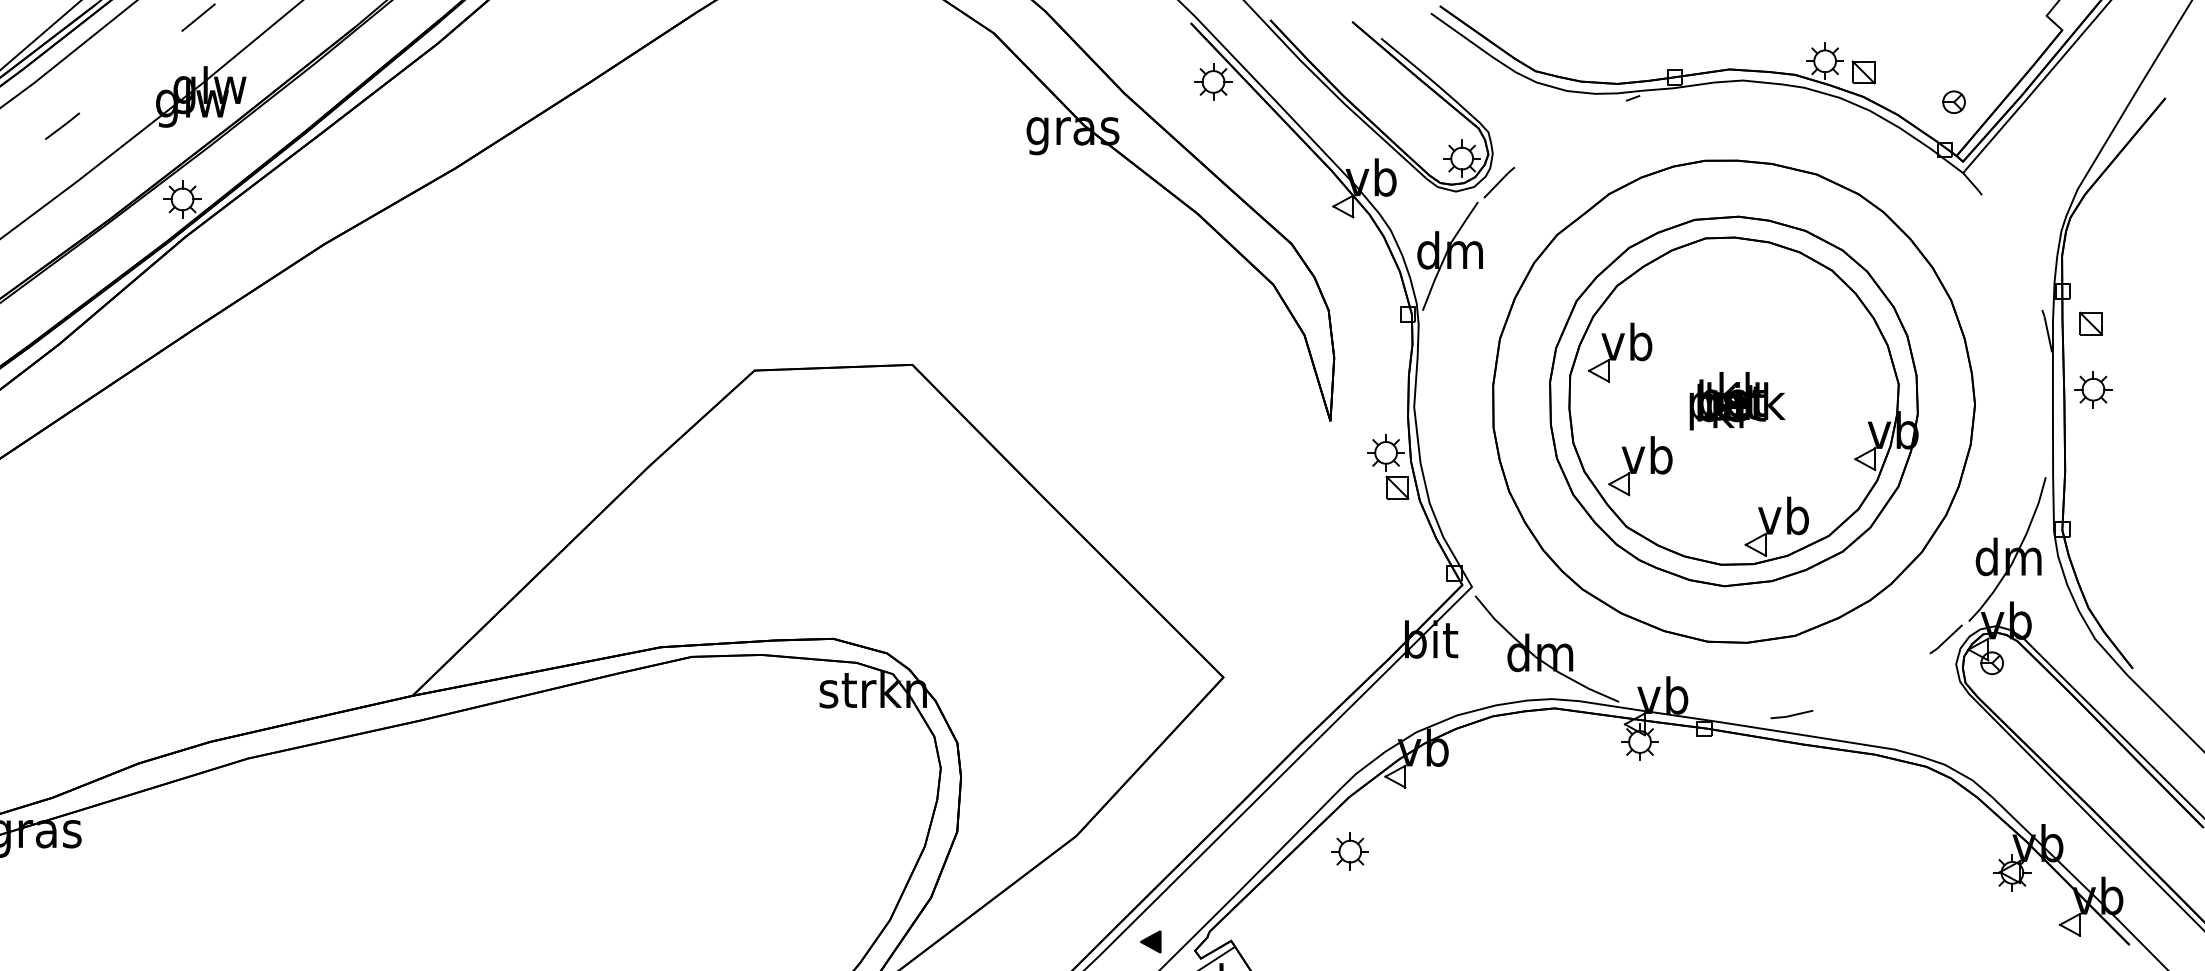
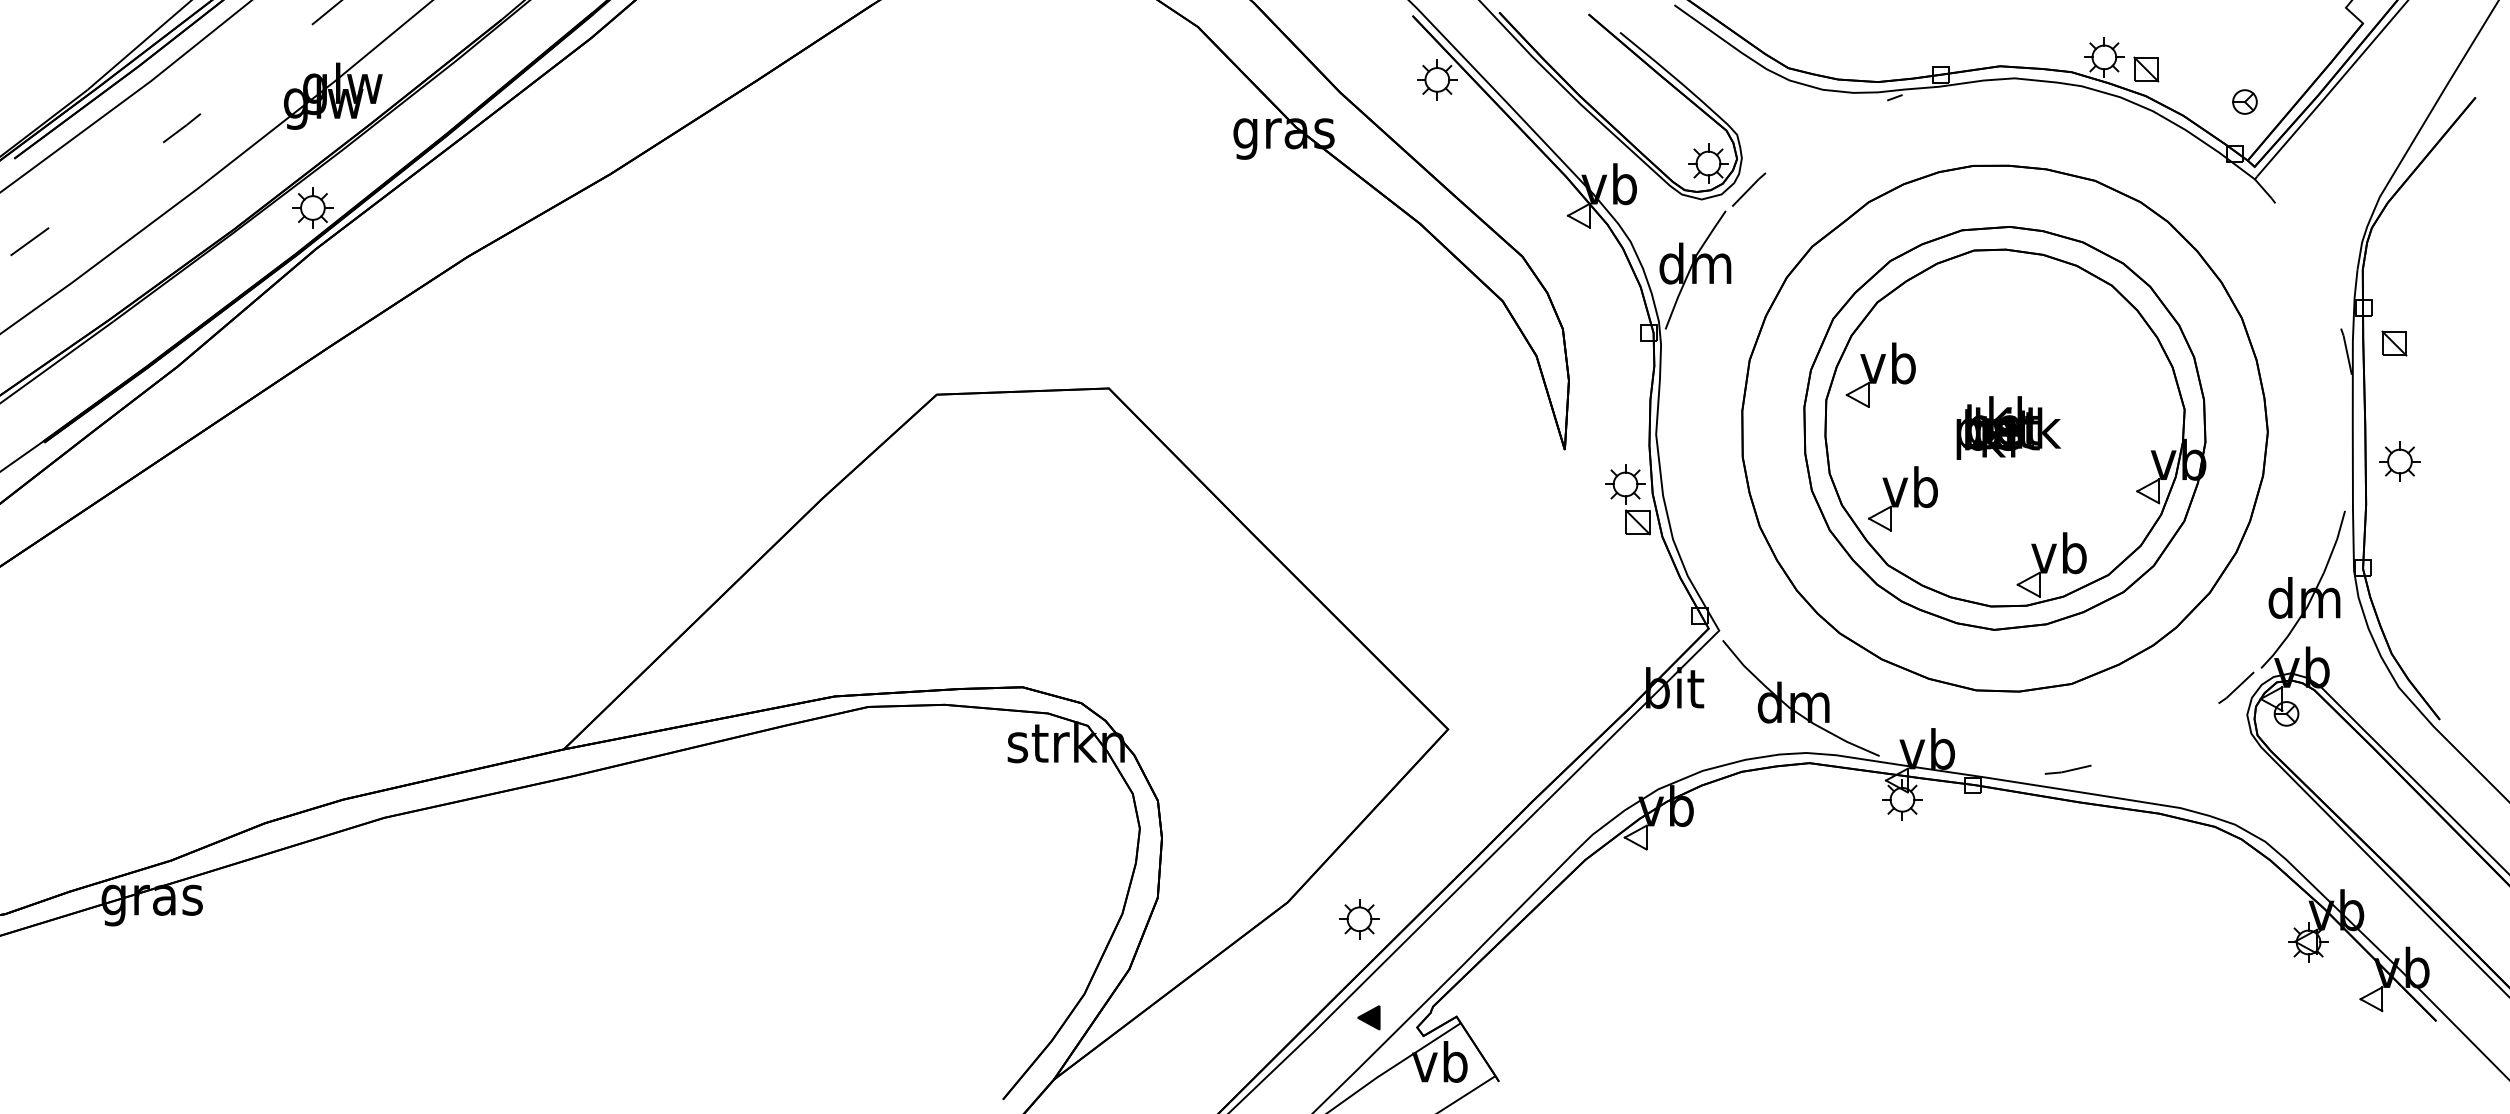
part: (2093, 389) -> (2399, 461), moved
part: (1350, 851) -> (1359, 919), moved

